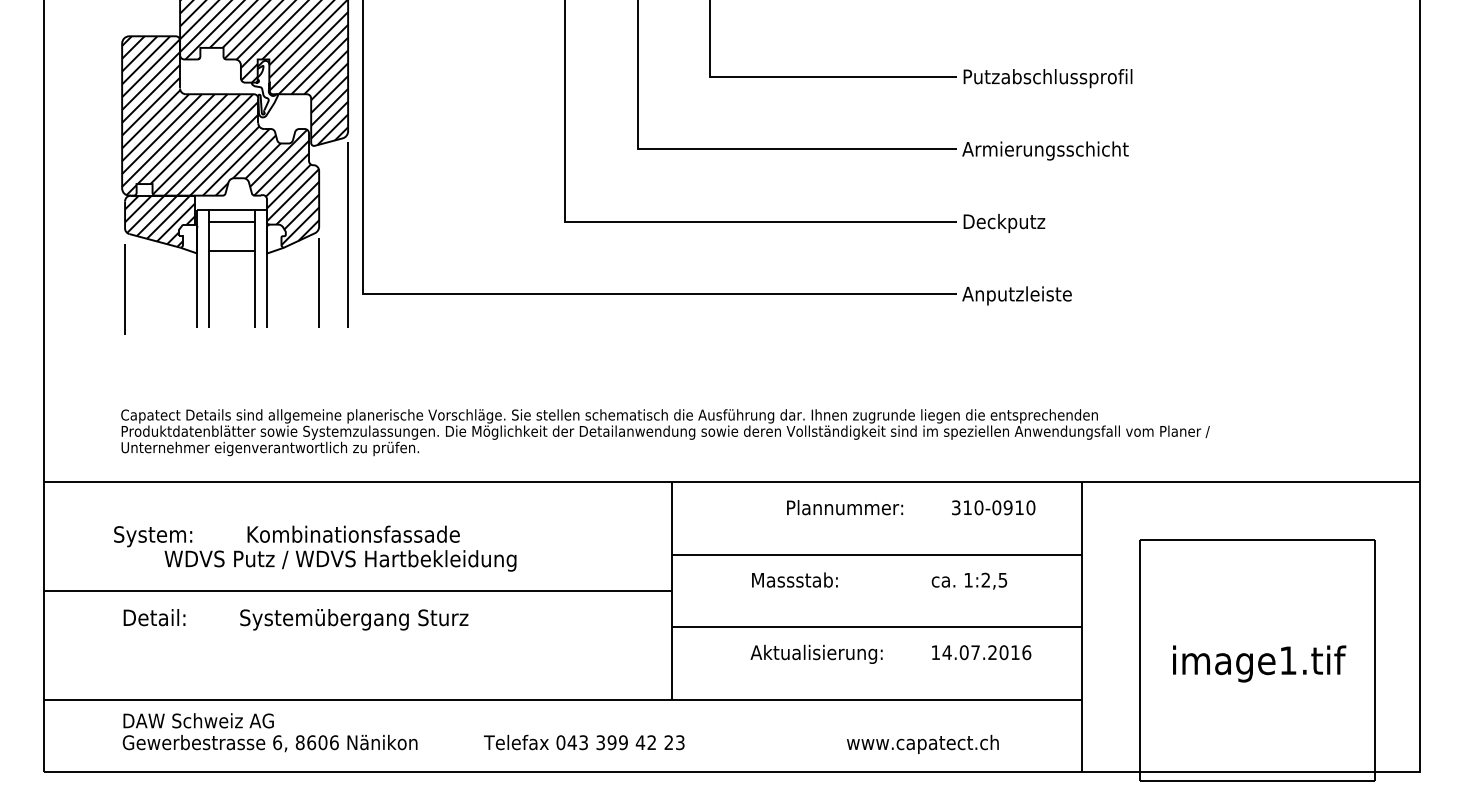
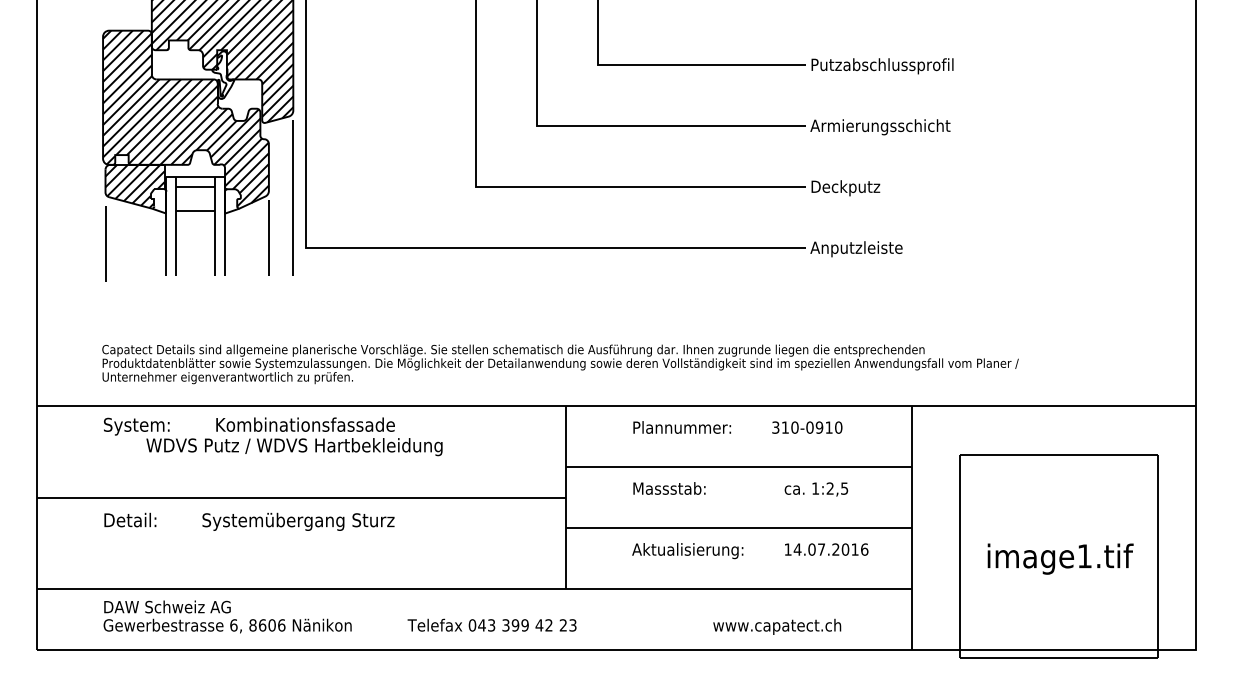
text: (911, 507) -> (738, 427), moved
text: (315, 548) -> (273, 436), moved

